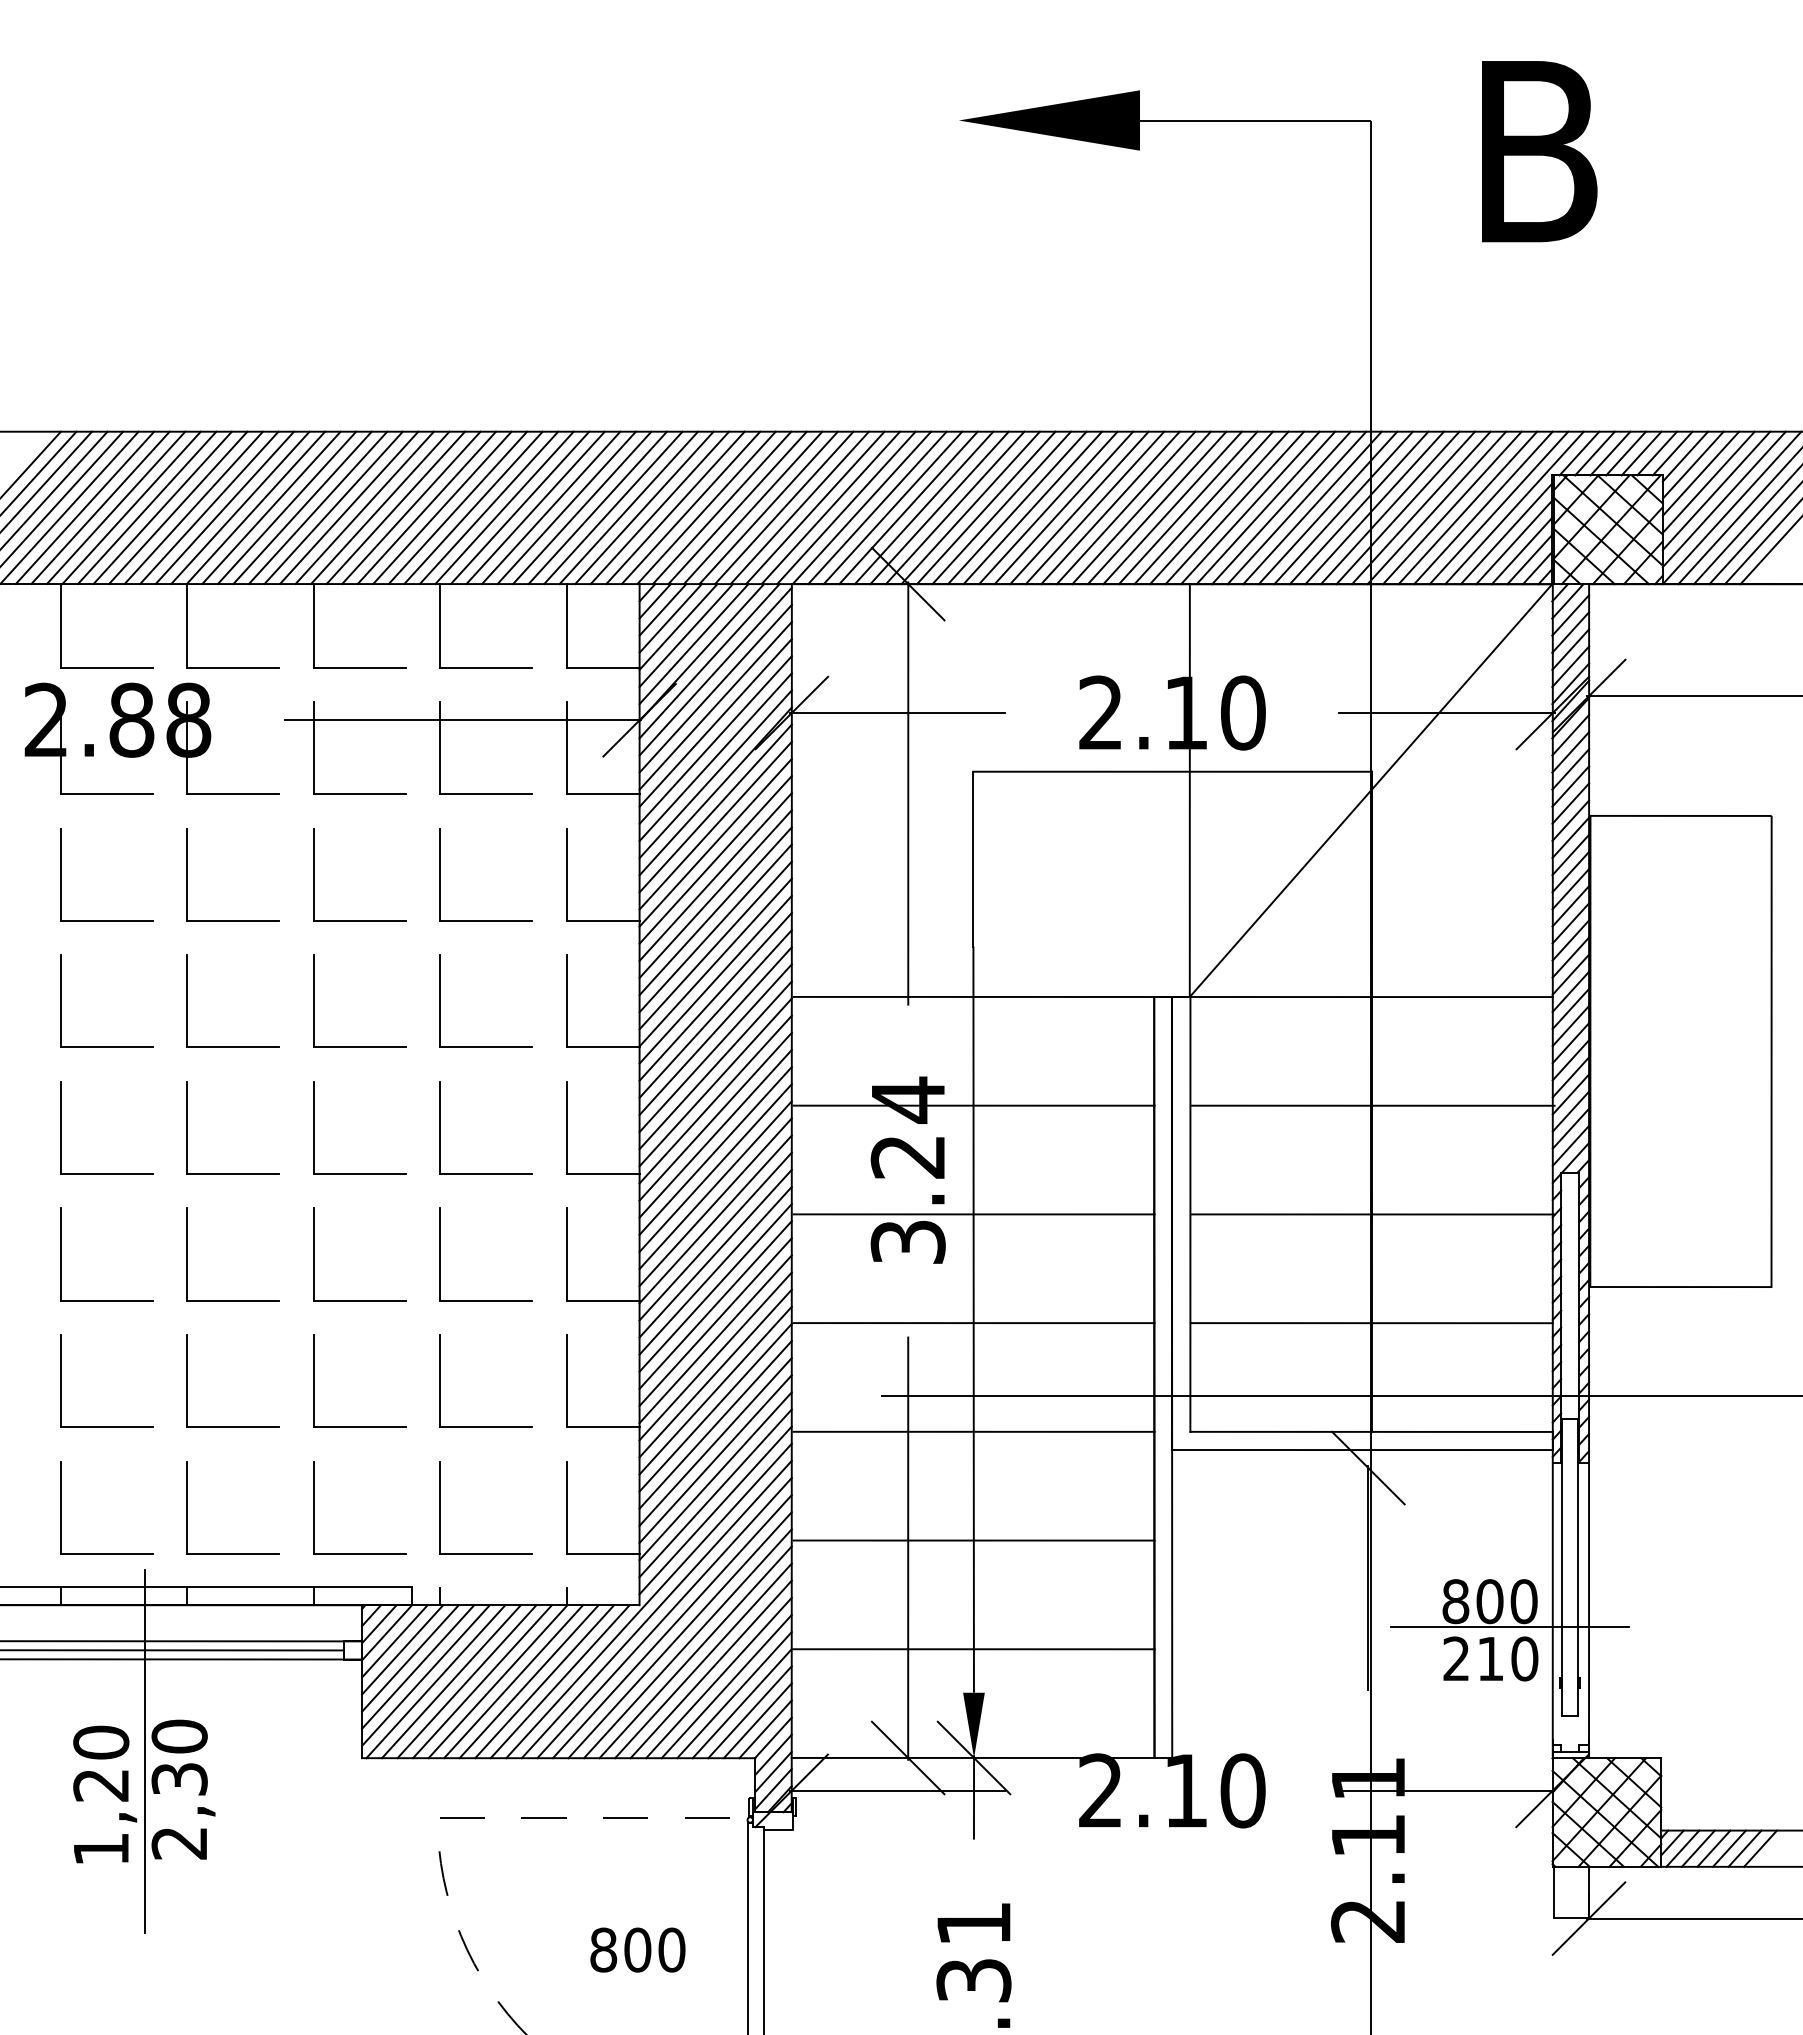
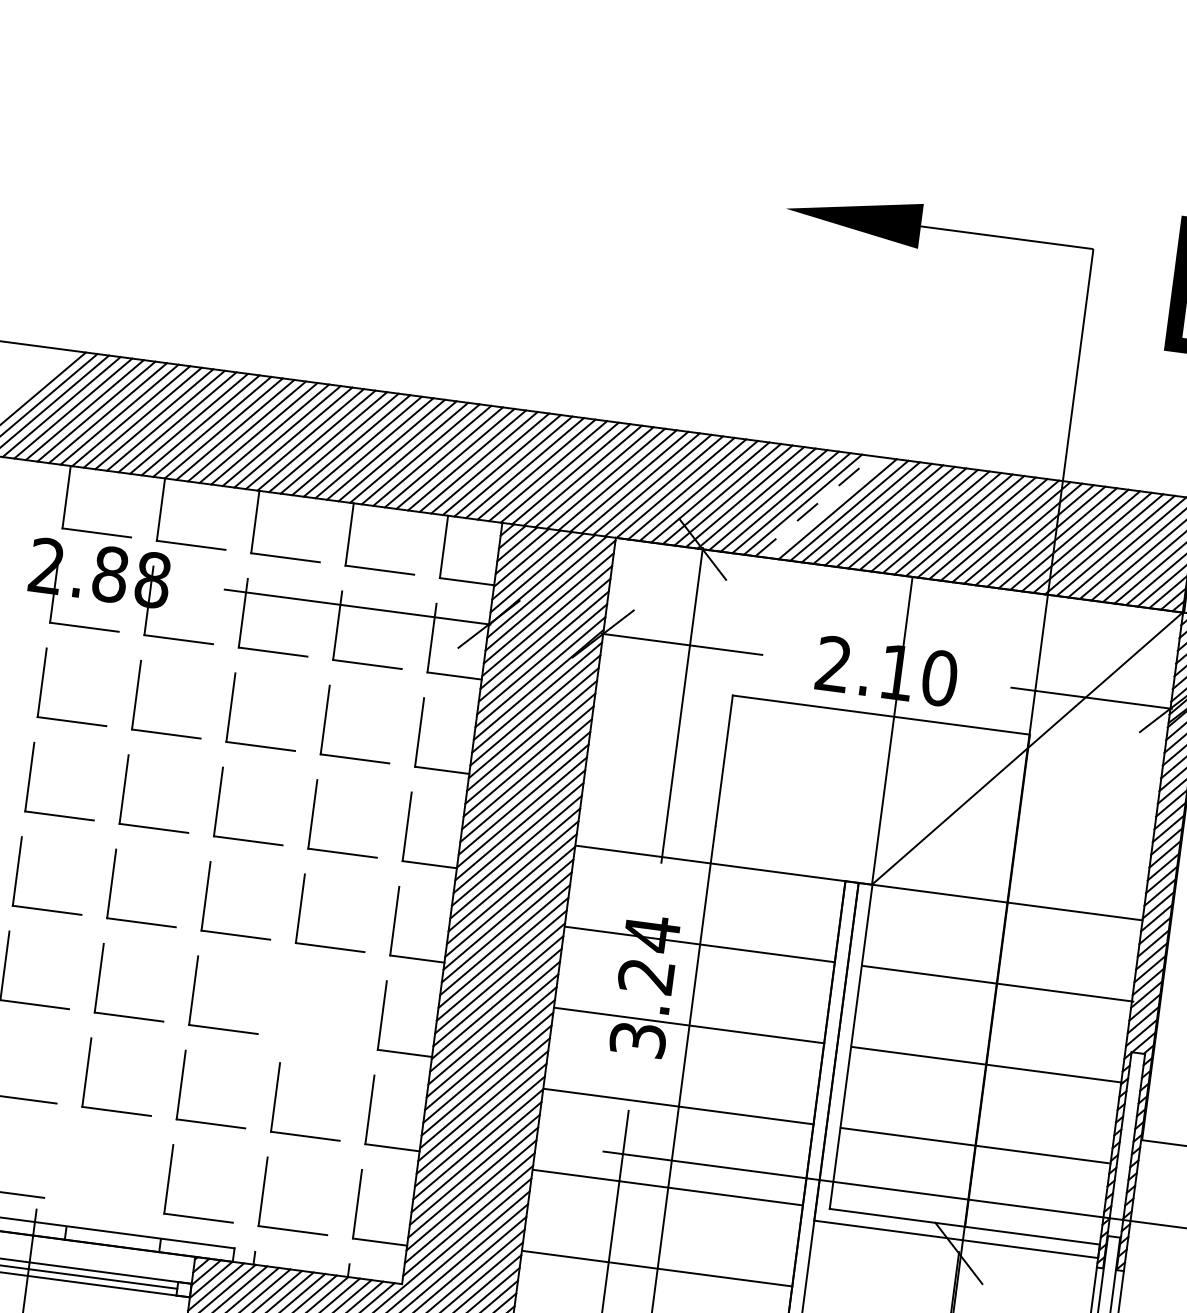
line: (1048, 507) -> (814, 505), solid -> dashed
line: (1063, 507) -> (825, 507), removed
part: (440, 1254) -> (288, 1003), removed
part: (187, 1507) -> (74, 1166), removed

